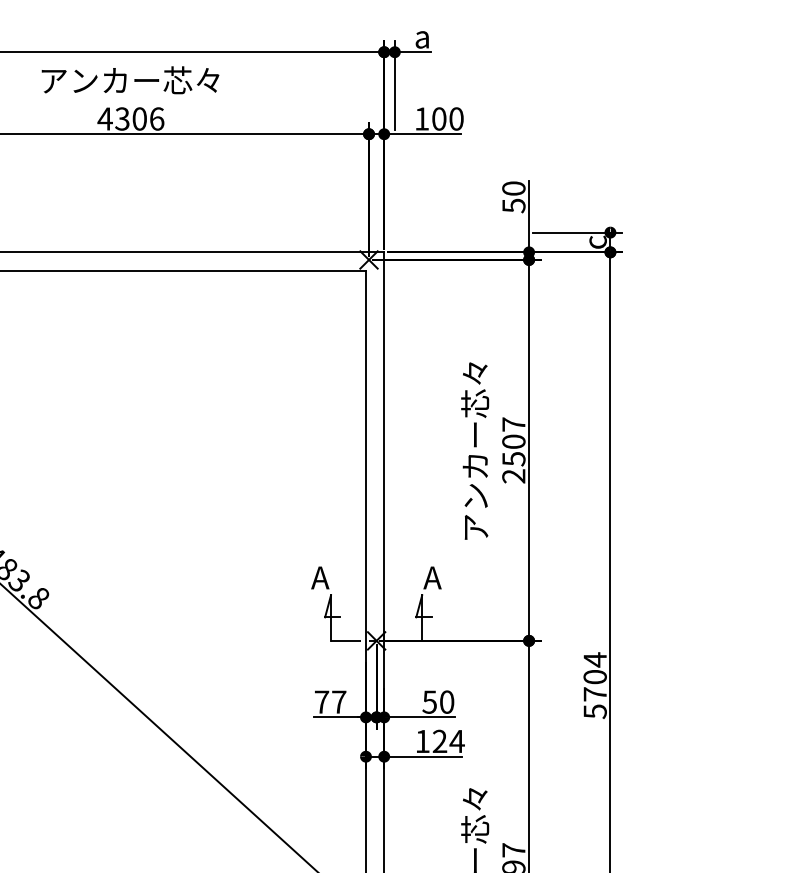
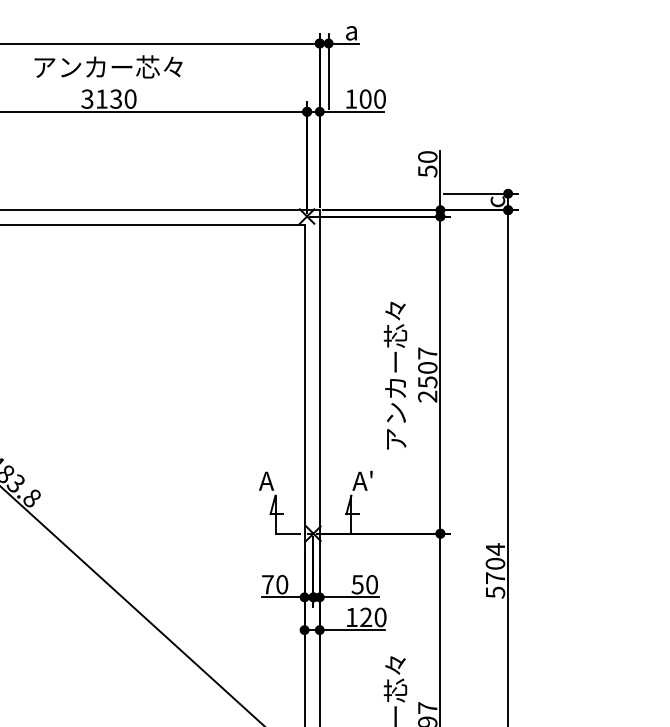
text: (130, 118) -> (108, 98), 4306 -> 3130
text: (446, 569) -> (371, 474), A -> A'
text: (339, 701) -> (282, 584), 77 -> 70
text: (457, 741) -> (380, 617), 124 -> 120

